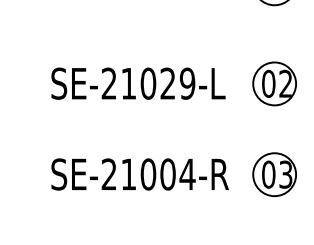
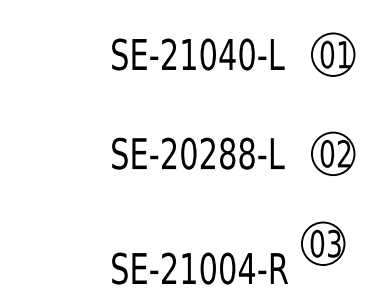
text: (157, 83) -> (217, 153), SE-21029-L -> SE-20288-L
text: (139, 174) -> (199, 268), moved
part: (274, 174) -> (323, 243), moved

